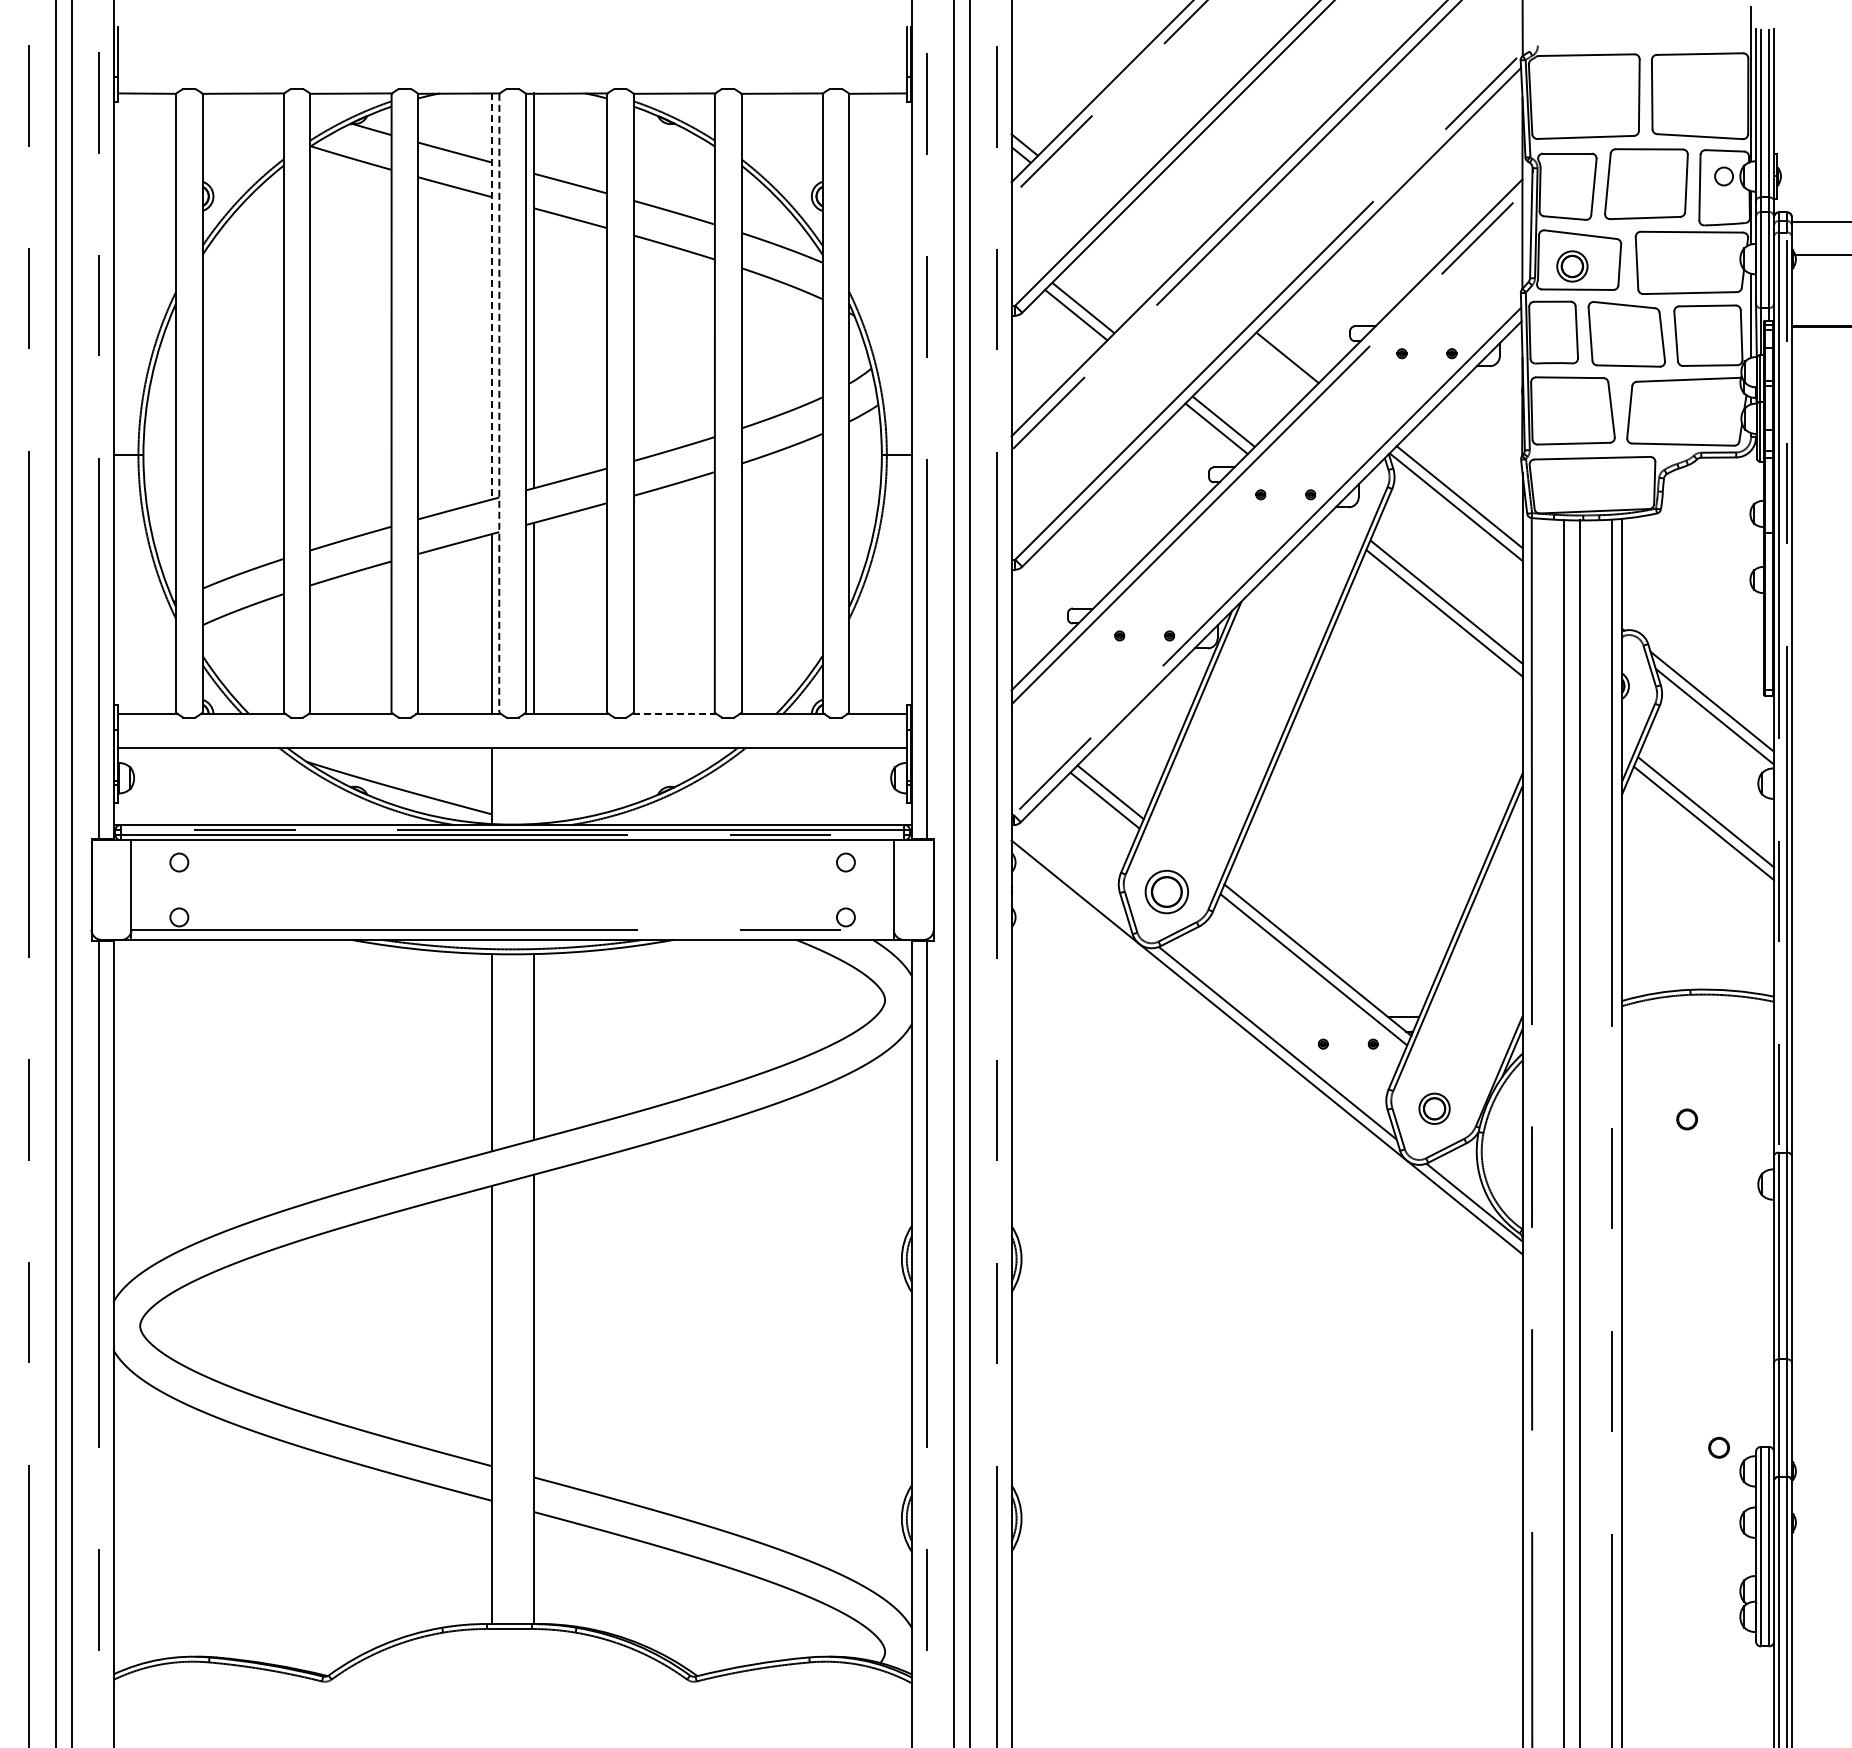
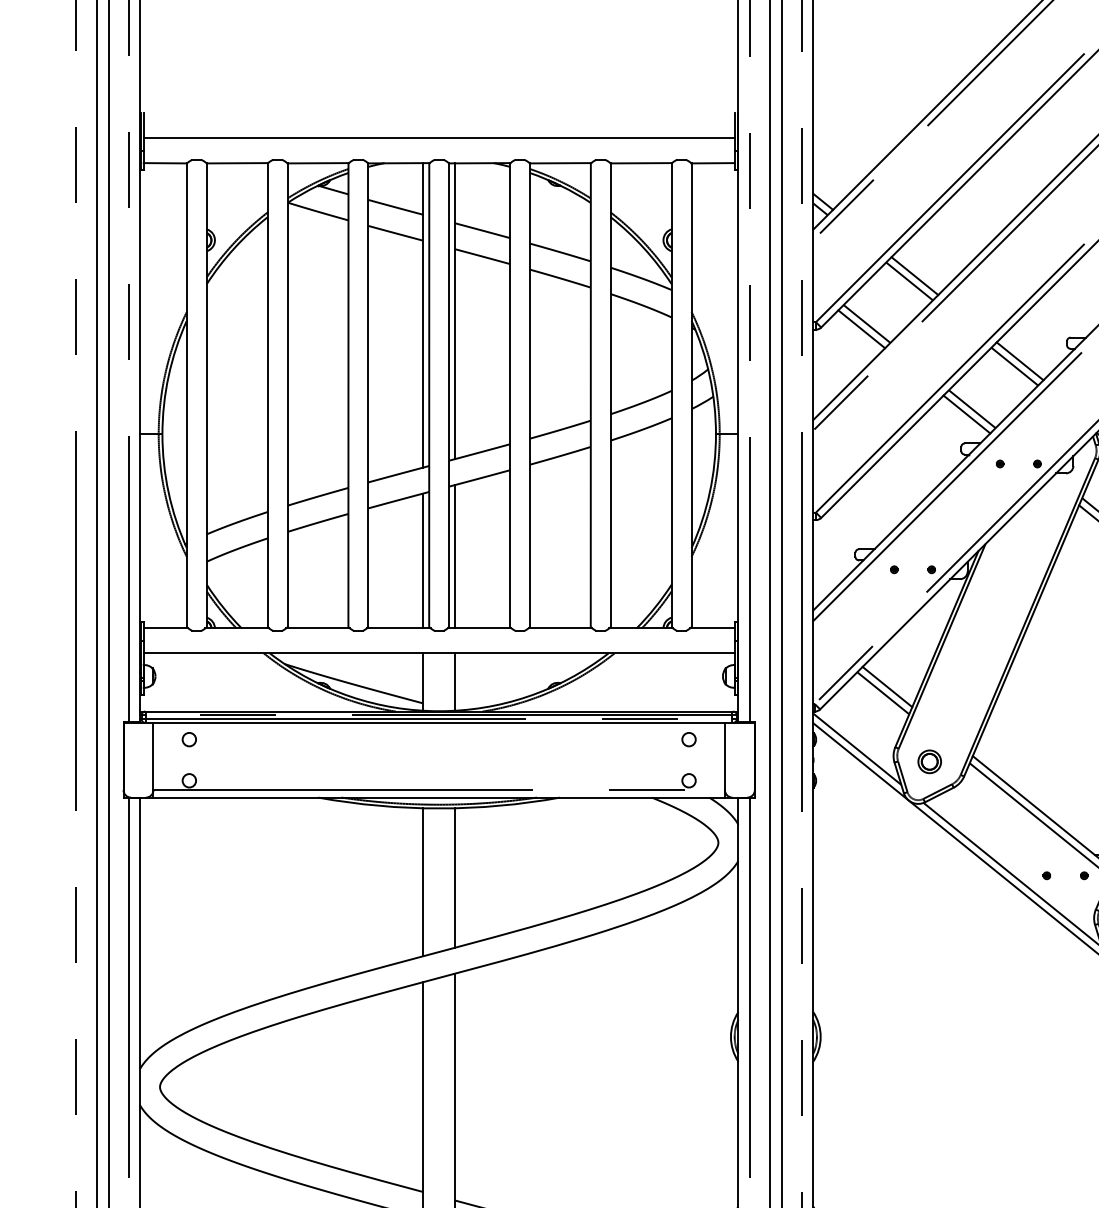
line: (512, 60) -> (439, 138), added
line: (1147, 243) -> (915, 275), added
line: (1139, 251) -> (909, 281), added
line: (491, 297) -> (423, 316), dashed -> solid
line: (1280, 364) -> (1014, 366), added
line: (499, 403) -> (429, 395), dashed -> solid
line: (673, 714) -> (559, 628), dashed -> solid
line: (533, 785) -> (454, 681), added
line: (1070, 874) -> (857, 748), added
part: (1167, 892) -> (930, 762), size x0.71

